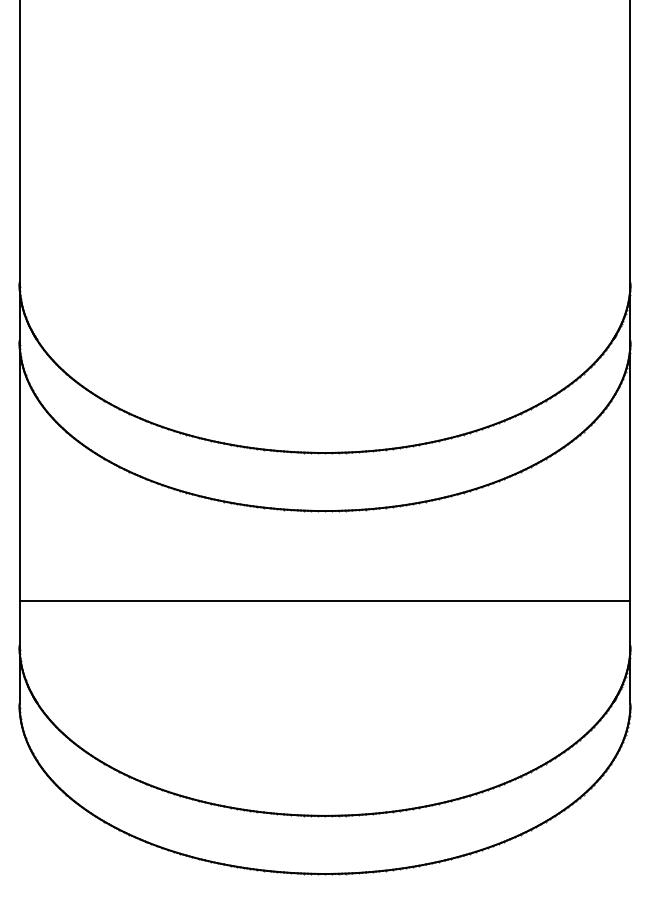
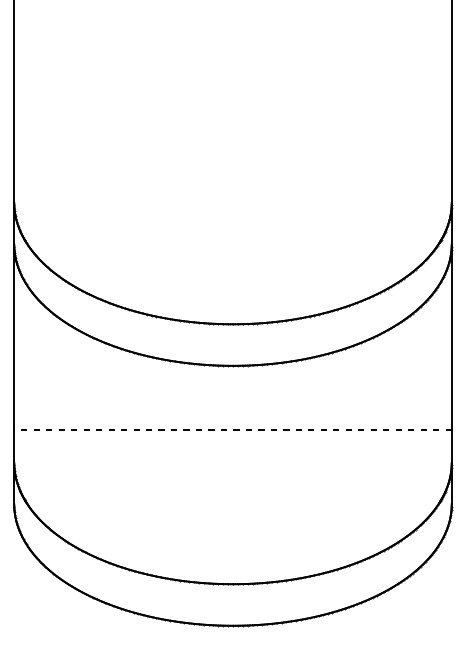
line: (324, 600) -> (232, 429), solid -> dashed

